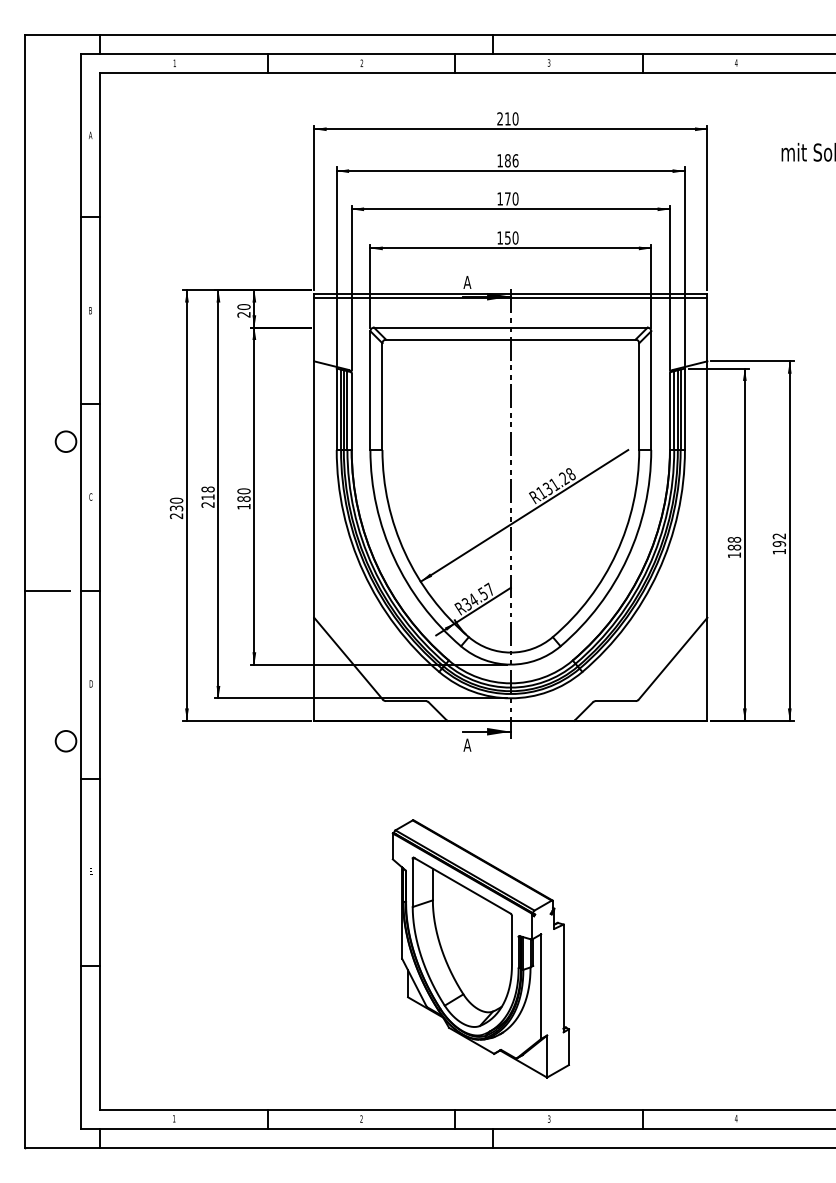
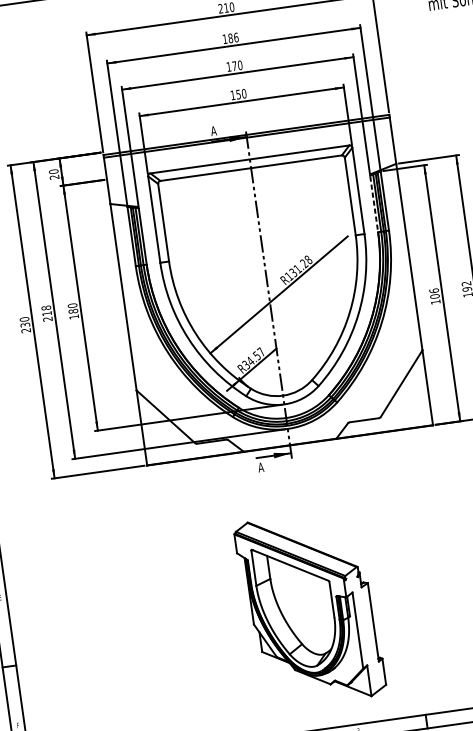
line: (669, 412) -> (373, 204), solid -> dashed
text: (733, 543) -> (433, 293), 188 -> 106
part: (480, 948) -> (309, 609), moved

